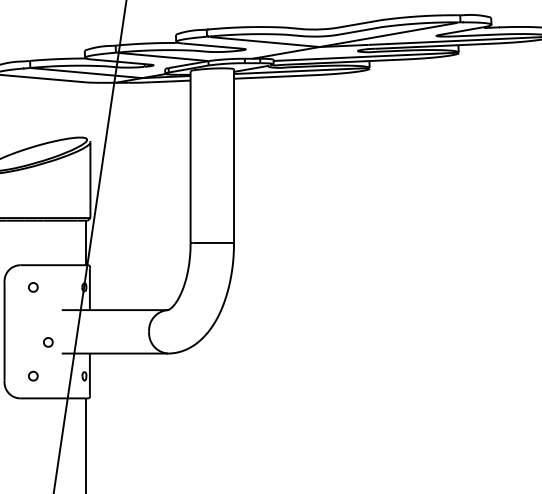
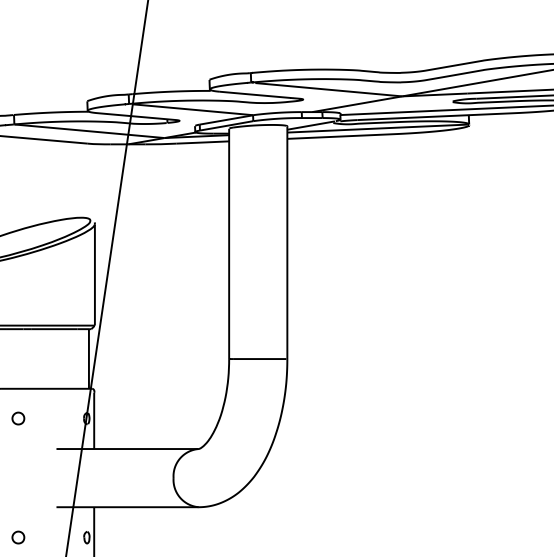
part: (48, 342) -> (38, 492), removed

